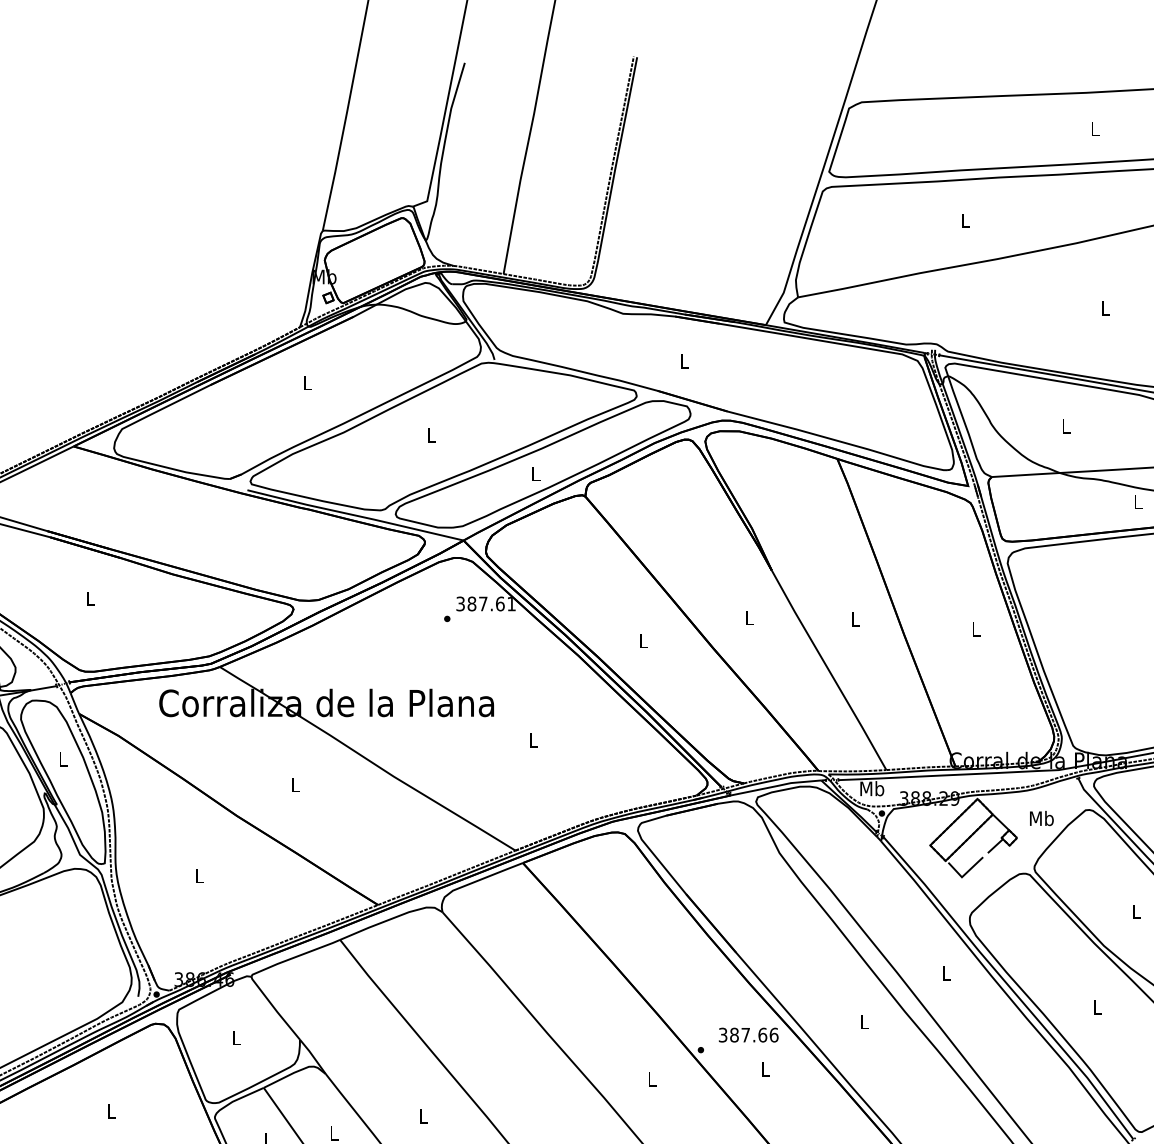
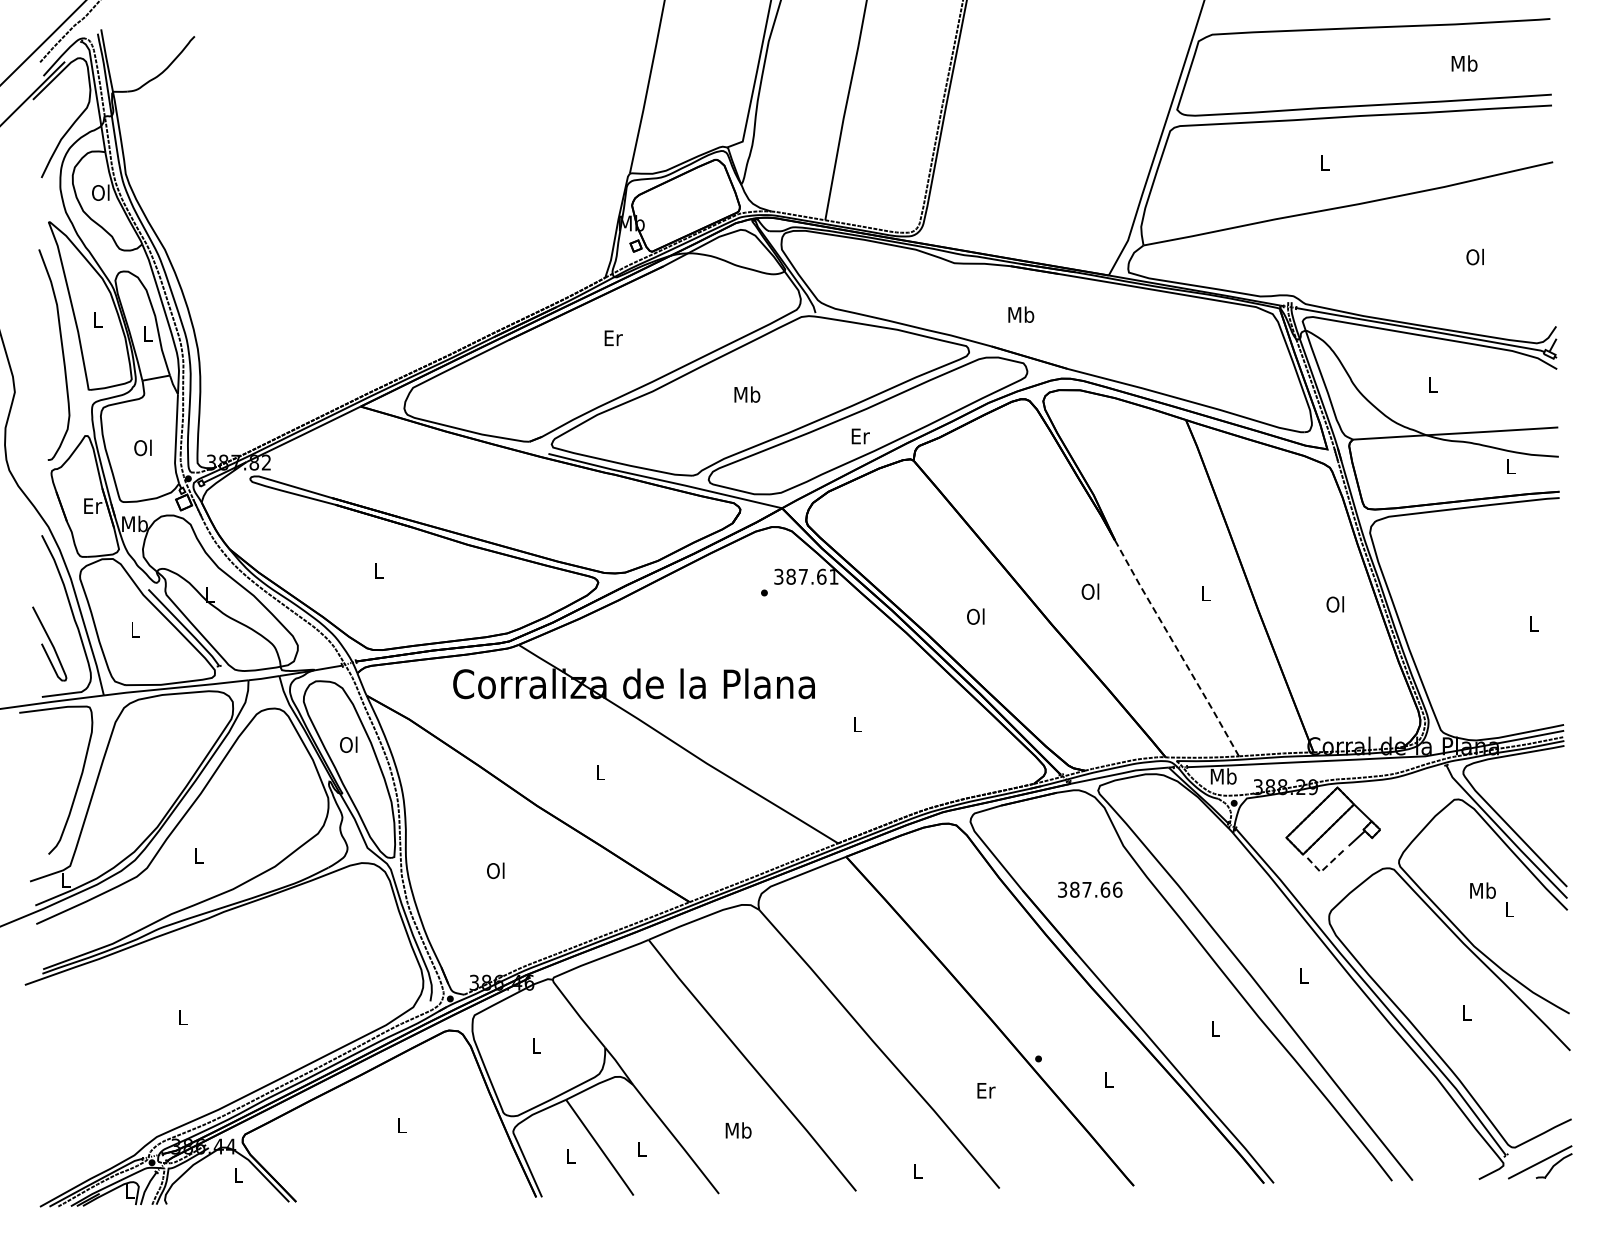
text: (1095, 128) -> (1464, 63), L -> Mb
text: (1104, 307) -> (1474, 256), L -> Ol
text: (685, 361) -> (1021, 314), L -> Mb
text: (307, 382) -> (613, 337), L -> Er
text: (431, 435) -> (747, 394), L -> Mb
text: (536, 474) -> (860, 436), L -> Er
text: (748, 617) -> (1090, 591), L -> Ol
text: (975, 629) -> (1335, 604), L -> Ol
text: (642, 640) -> (975, 616), L -> Ol
line: (828, 669) -> (1176, 647), solid -> dashed
text: (62, 759) -> (348, 744), L -> Ol
text: (1041, 818) -> (1482, 890), moved
line: (964, 874) -> (1323, 869), solid -> dashed
text: (198, 875) -> (495, 870), L -> Ol
text: (748, 1034) -> (1090, 889), moved
text: (652, 1079) -> (986, 1090), L -> Er
text: (423, 1116) -> (738, 1130), L -> Mb

